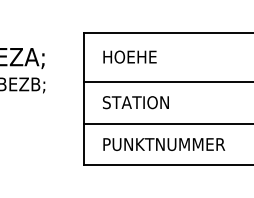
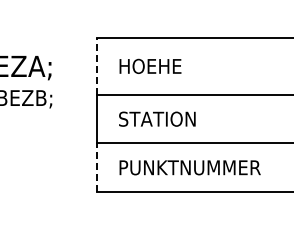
line: (83, 56) -> (96, 65), solid -> dashed
line: (83, 144) -> (96, 167), solid -> dashed

